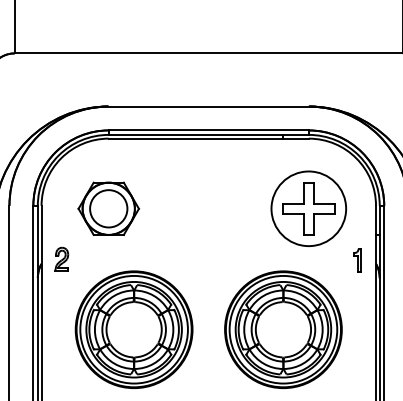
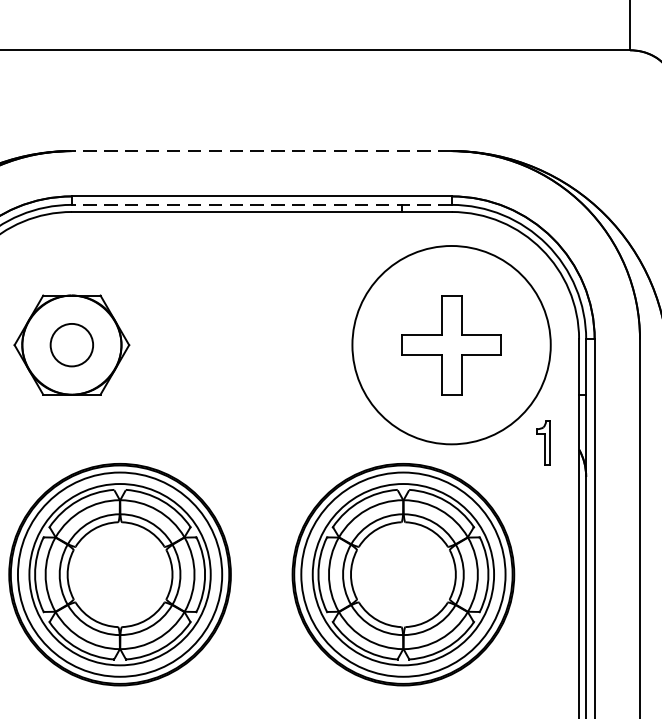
line: (208, 106) -> (261, 150), solid -> dashed
line: (208, 134) -> (261, 204), solid -> dashed
circle: (108, 208) -> (71, 344), size x0.6
circle: (308, 208) -> (450, 344), size x1.4

